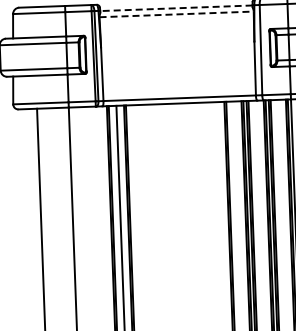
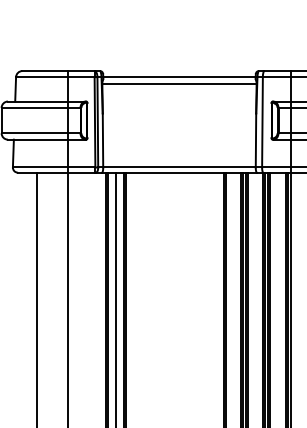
line: (176, 8) -> (179, 77), dashed -> solid
line: (176, 14) -> (179, 83), dashed -> solid

